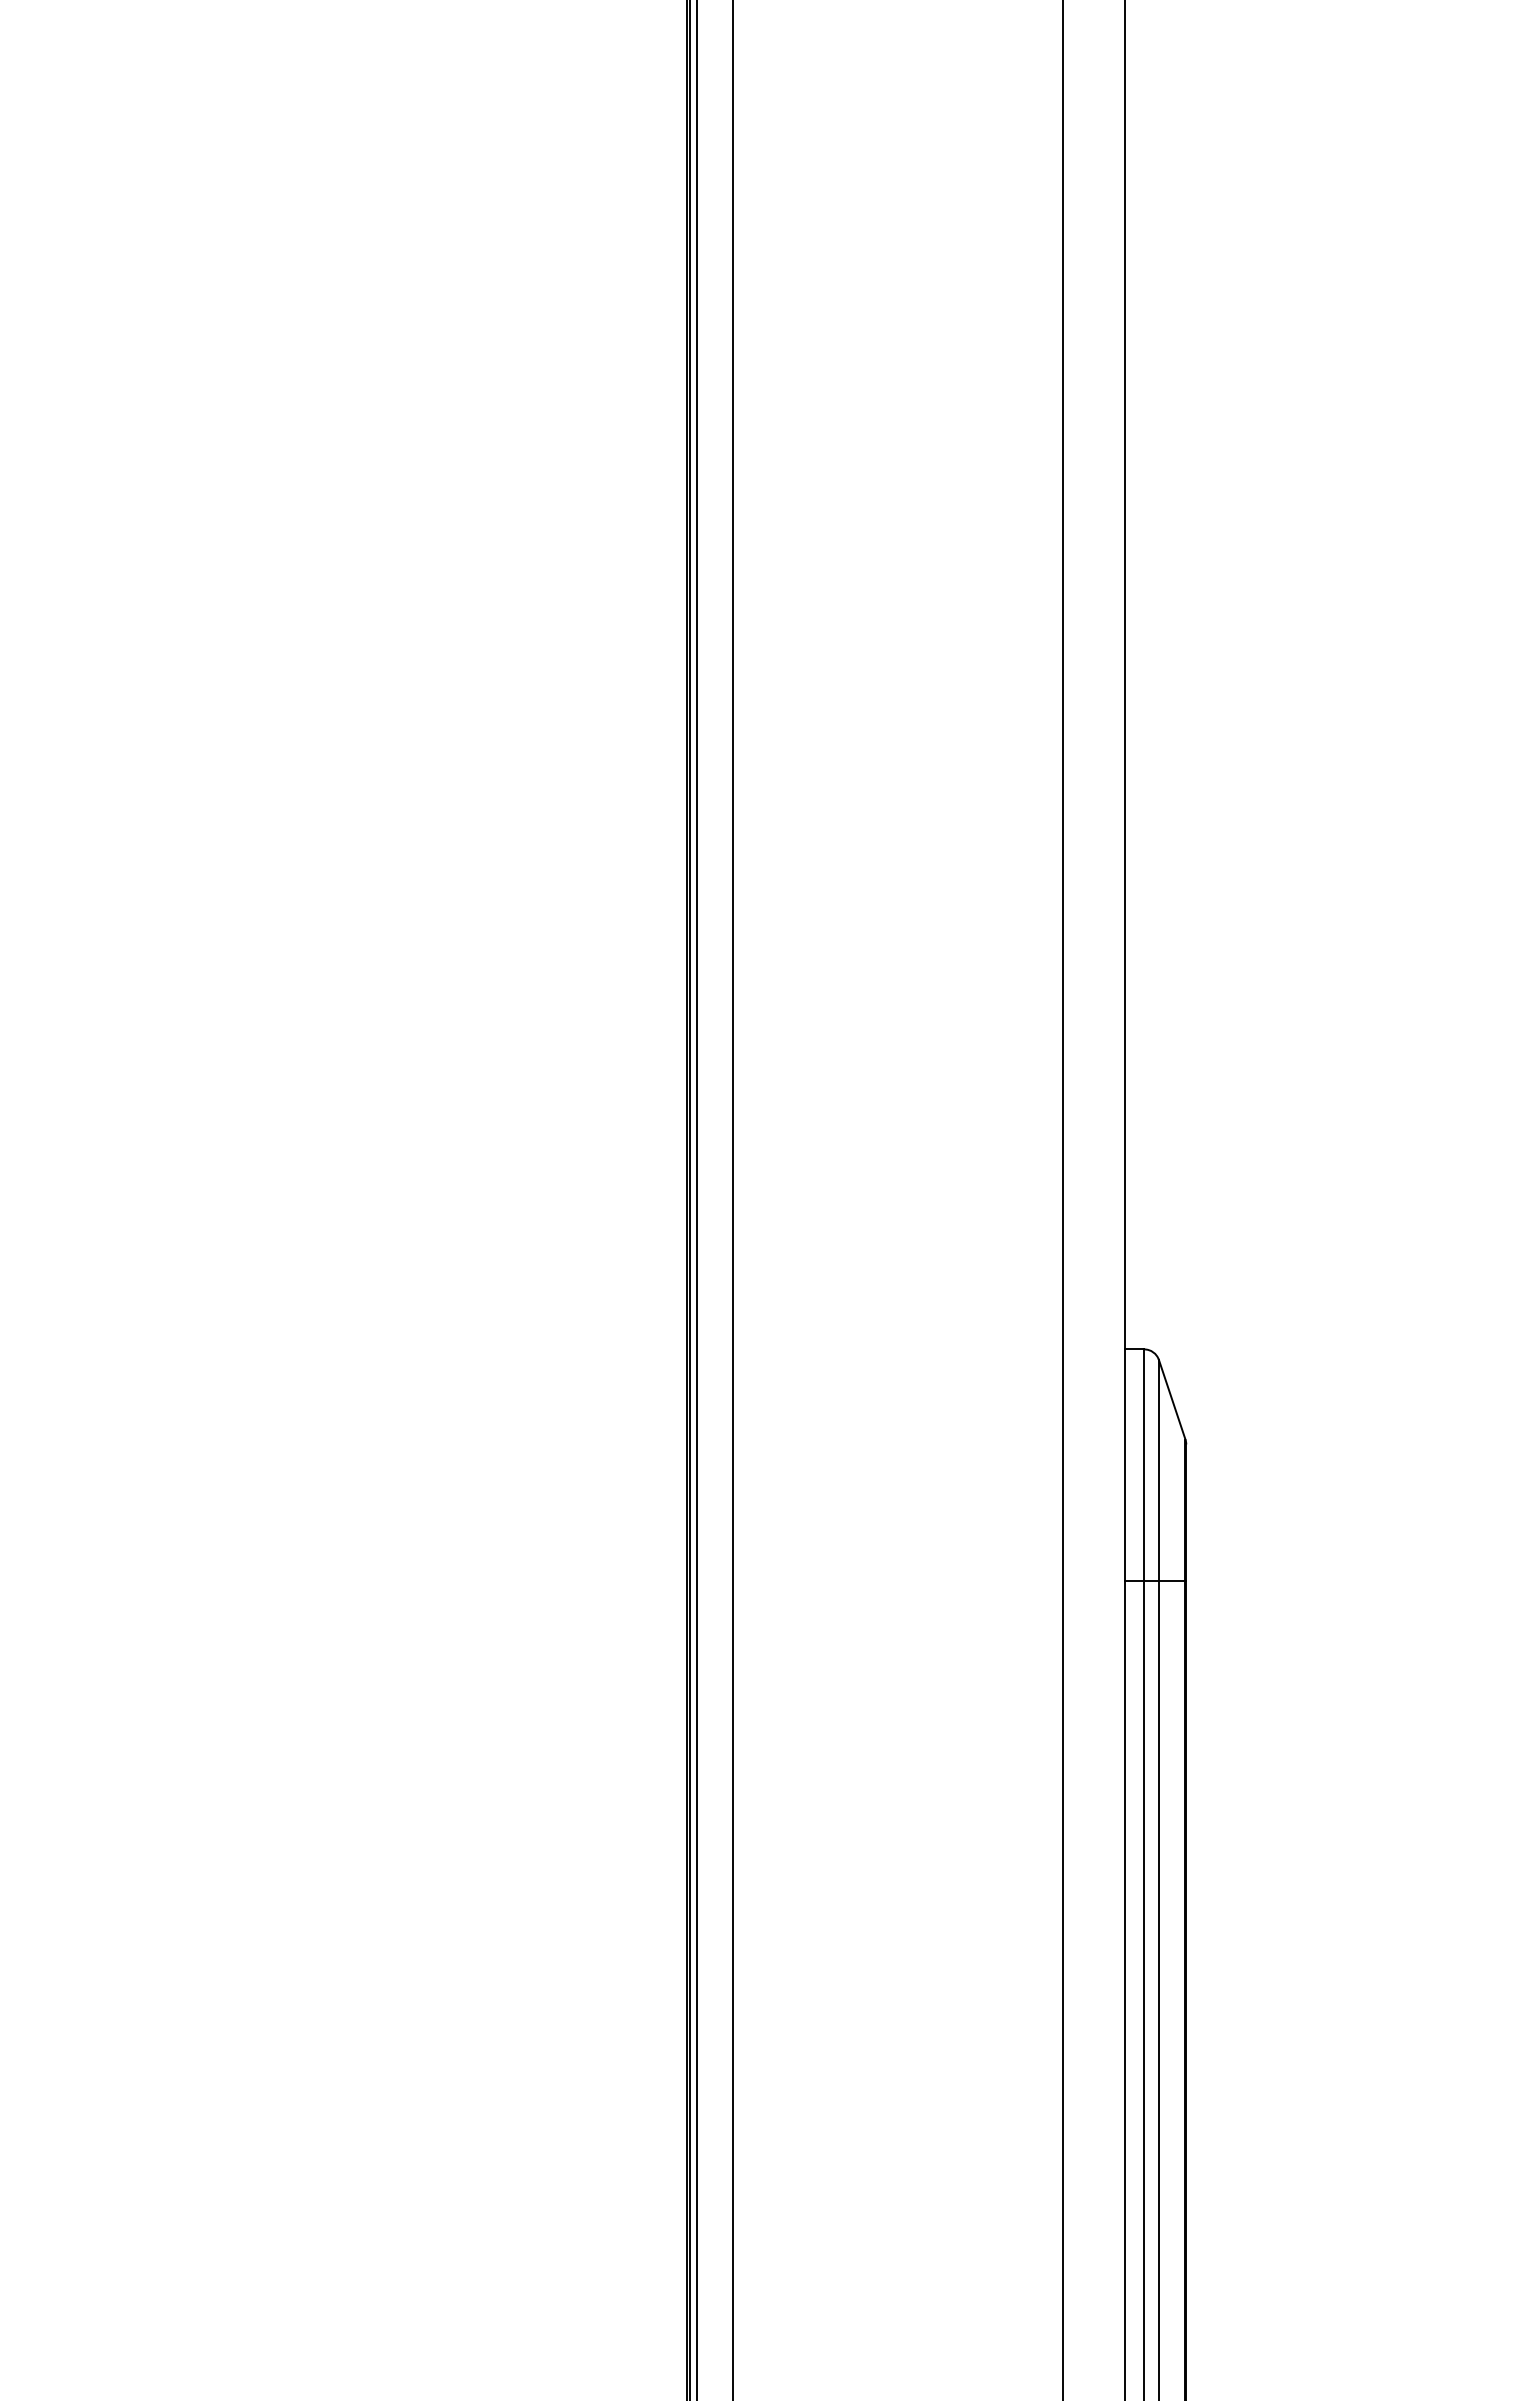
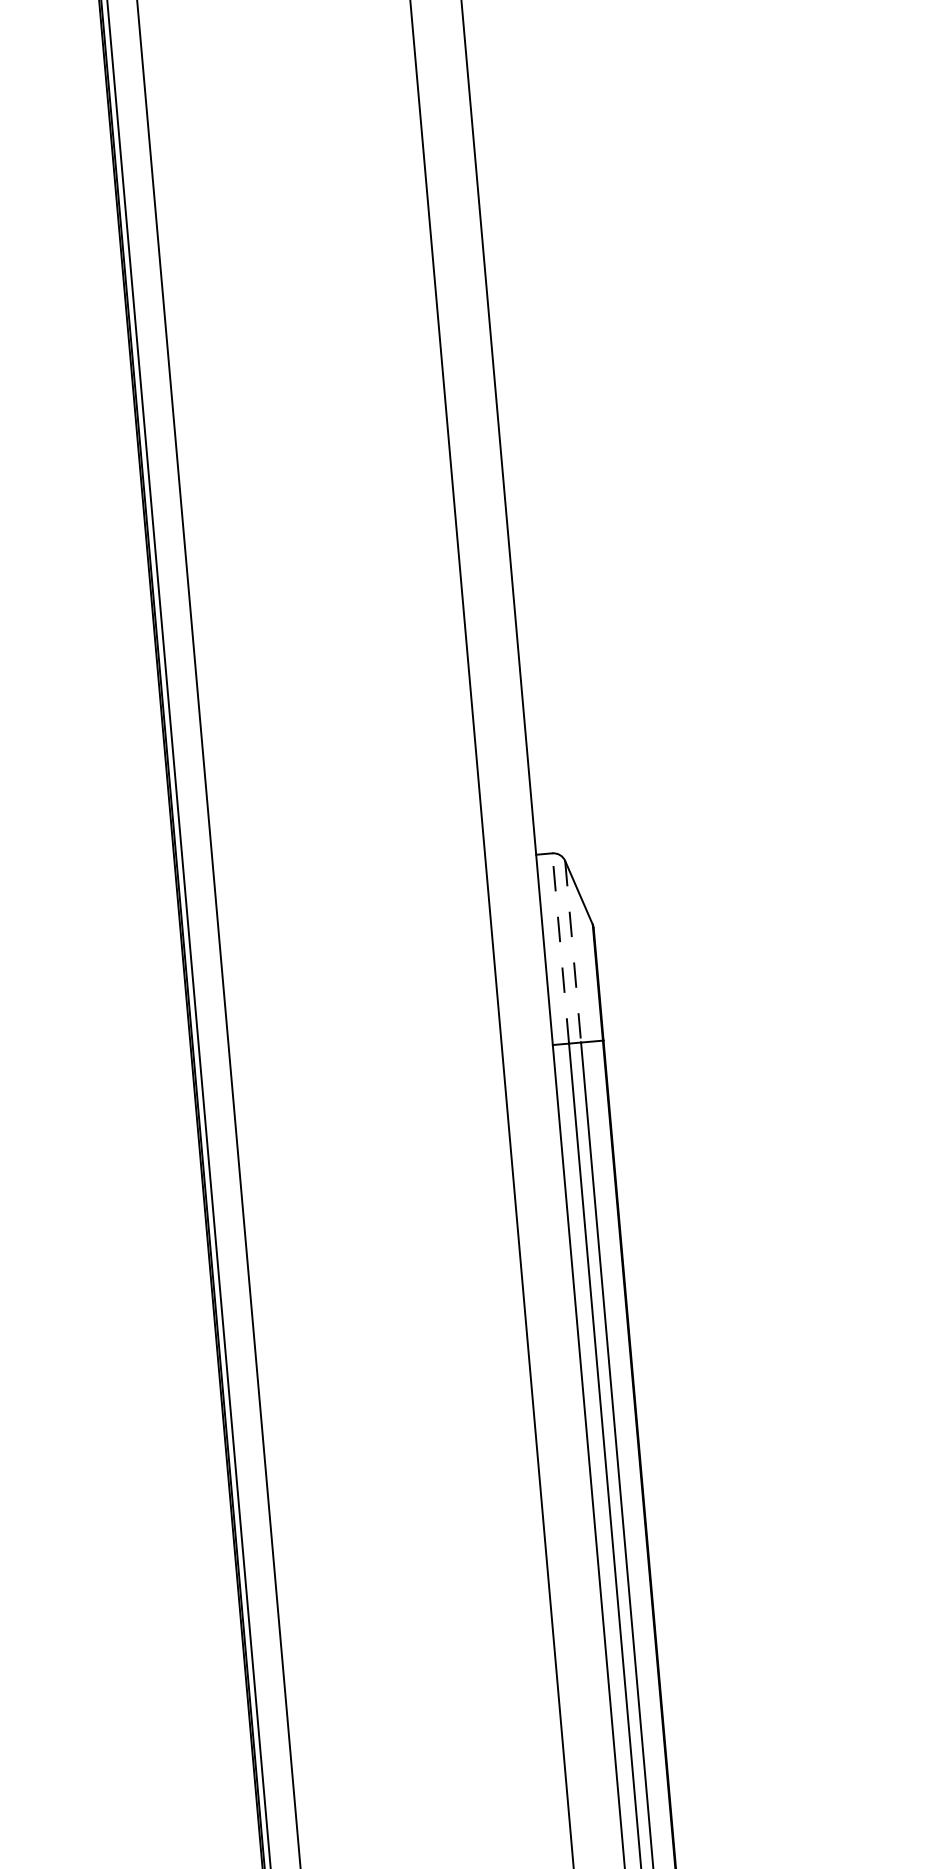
line: (1144, 1465) -> (560, 948), solid -> dashed
line: (1158, 1470) -> (572, 951), solid -> dashed

